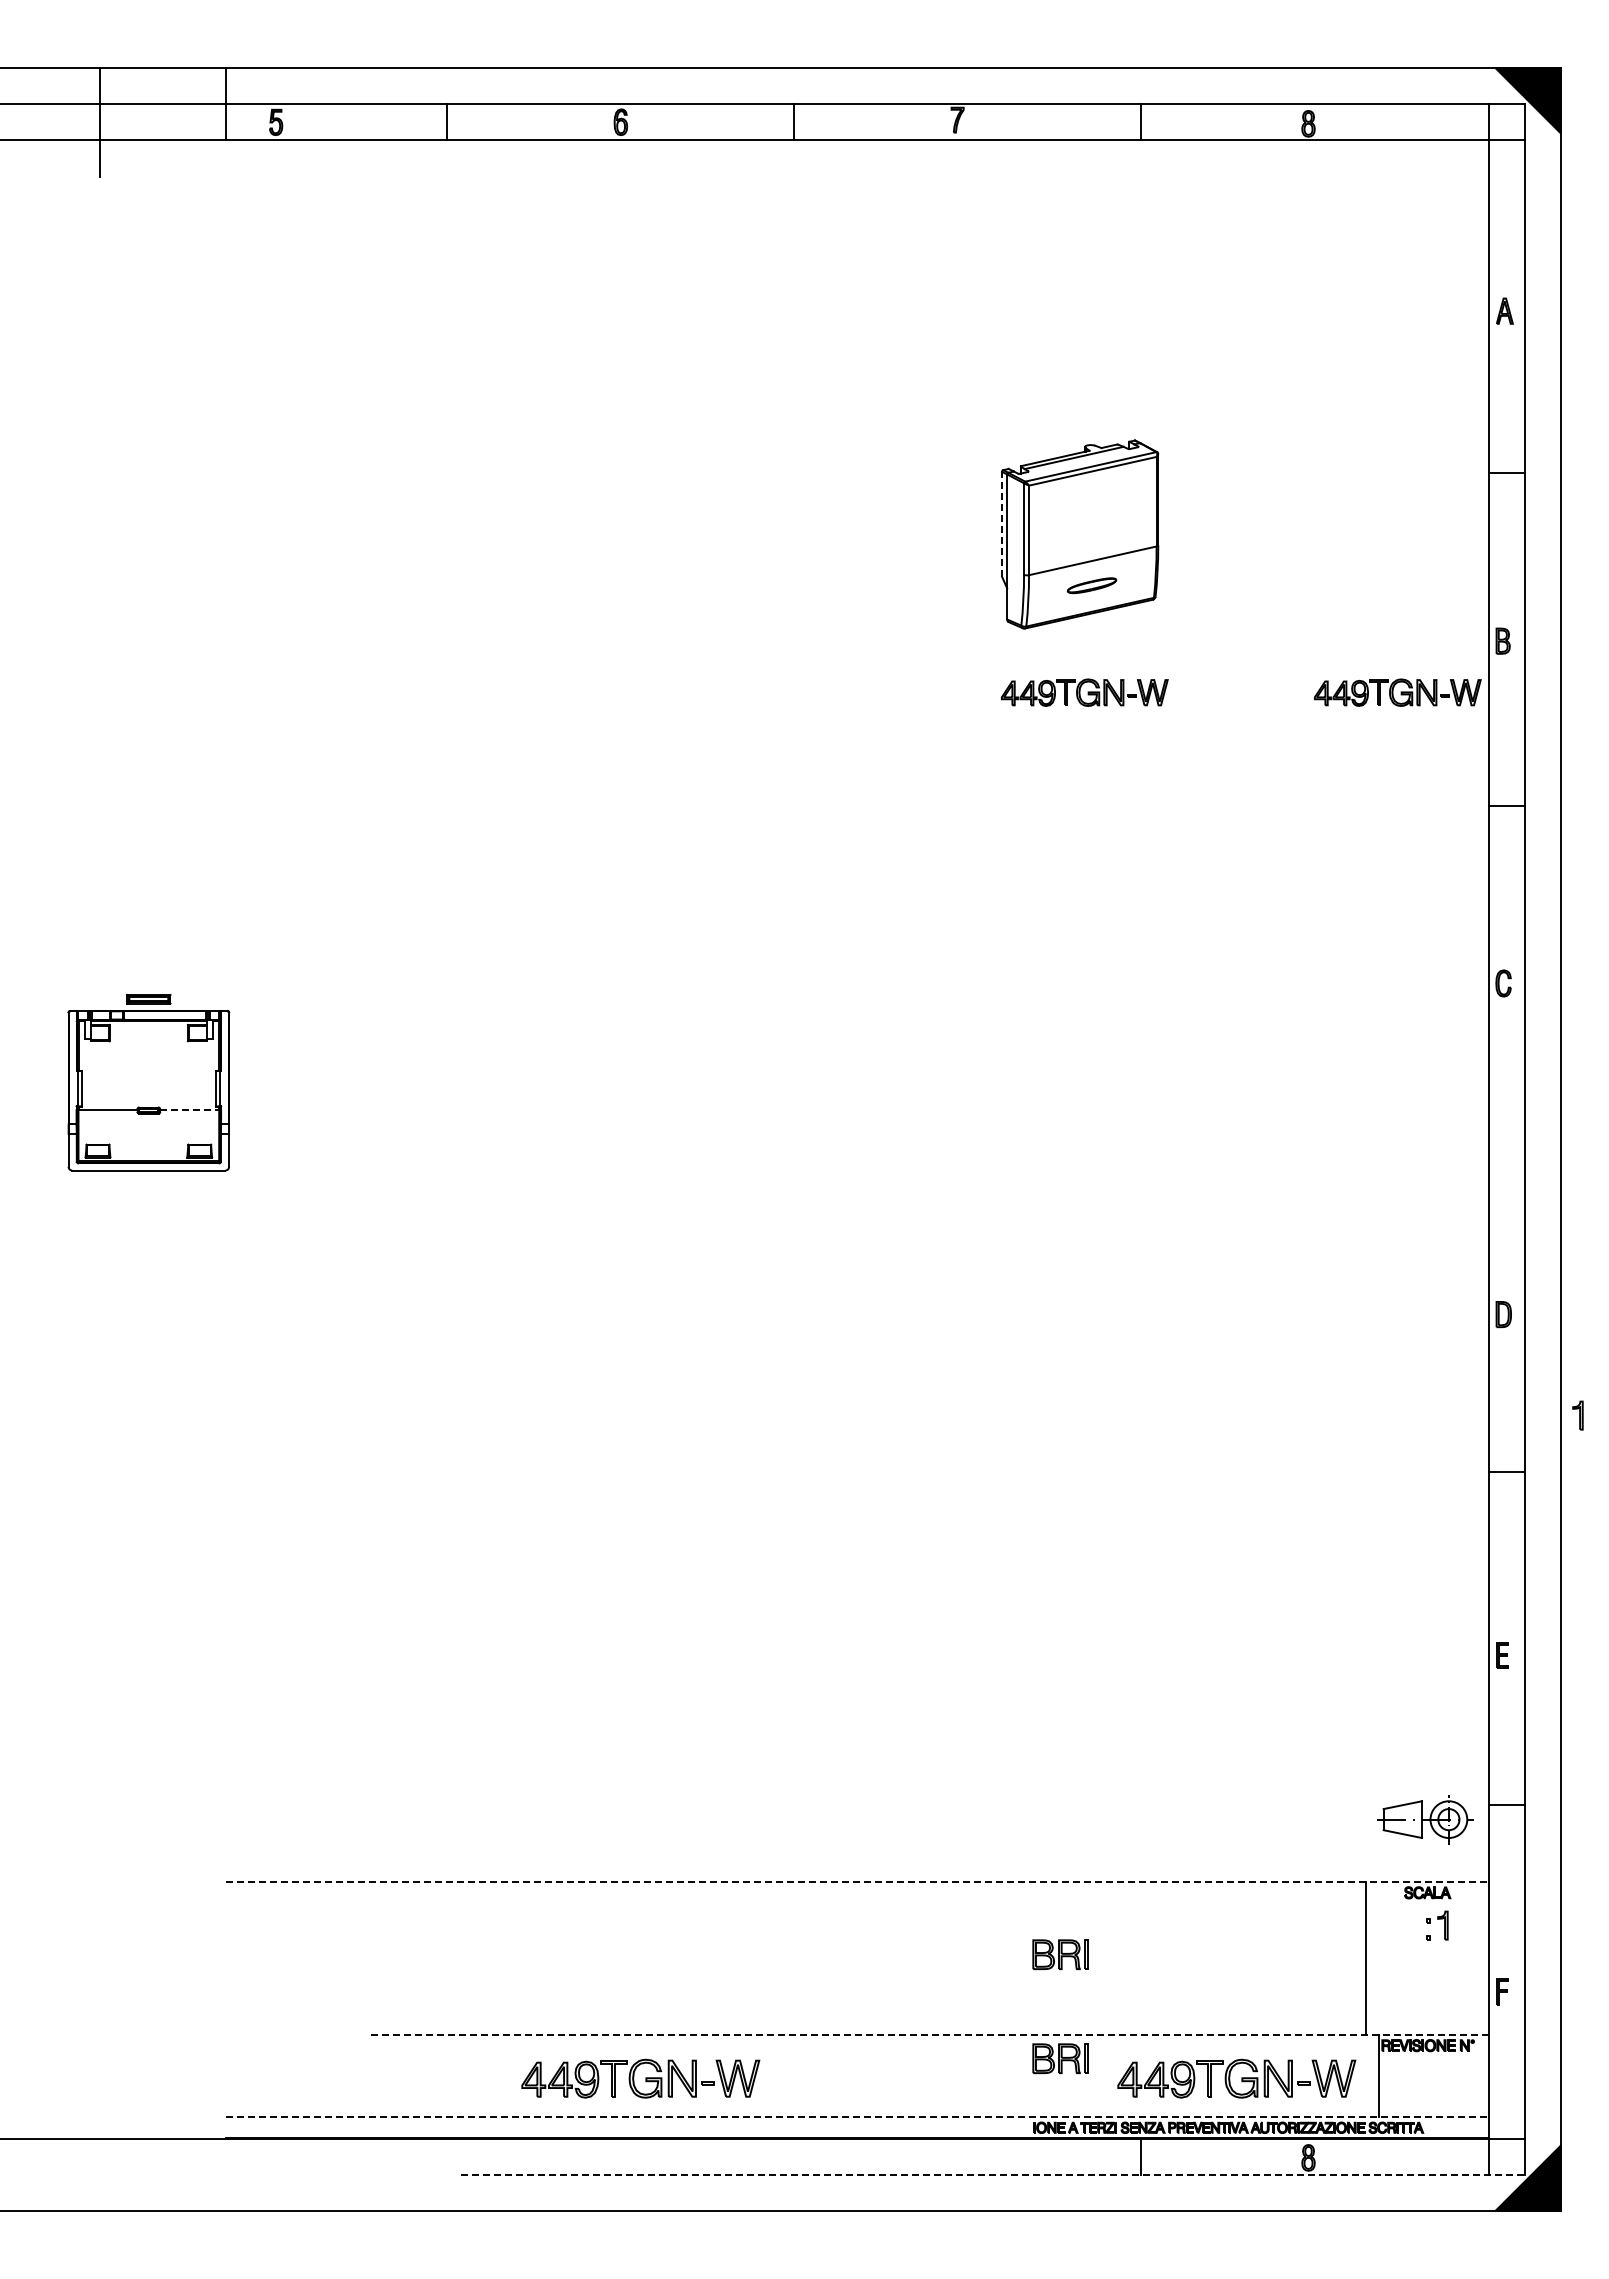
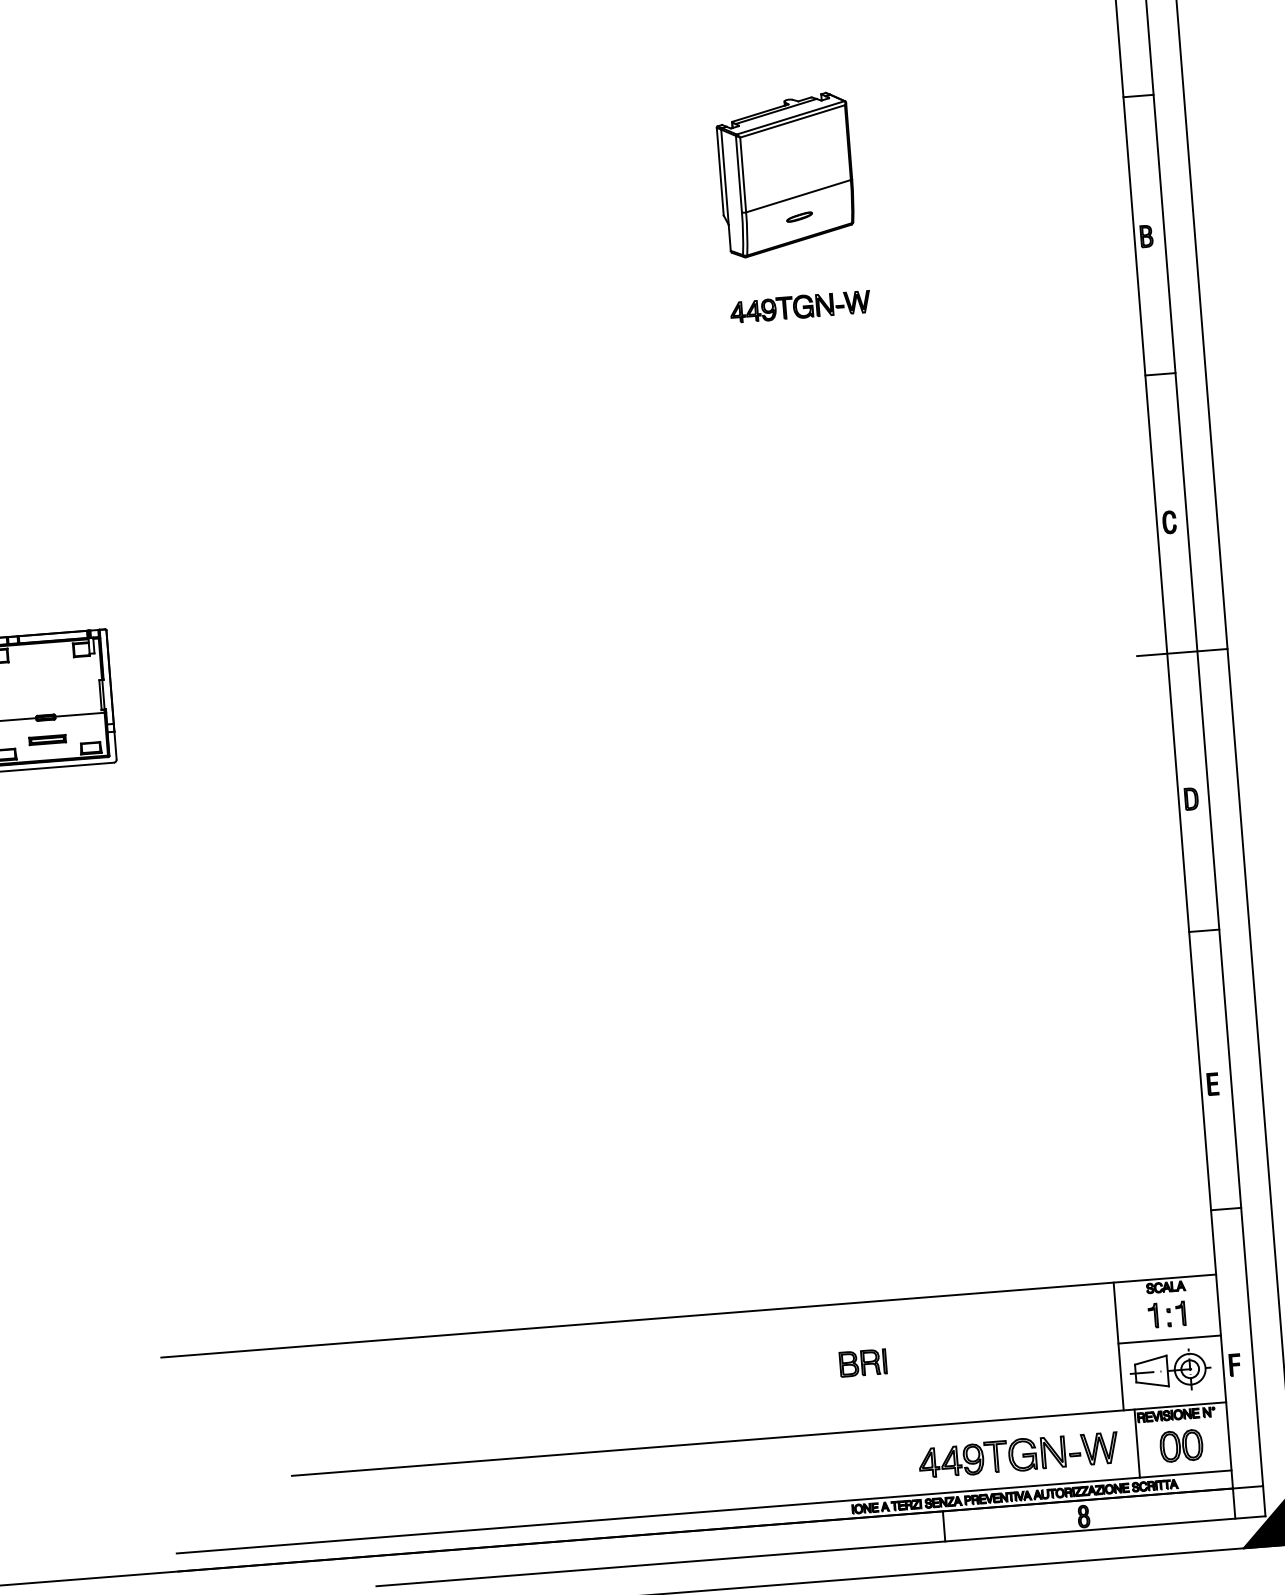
line: (1002, 523) -> (720, 170), dashed -> solid
part: (1092, 585) -> (799, 216), size x0.62
part: (1397, 692) -> (1061, 286), removed
part: (148, 998) -> (47, 739), moved
line: (189, 1110) -> (79, 714), dashed -> solid
line: (1506, 1139) -> (1182, 652), added
part: (1577, 1415) -> (1152, 1315), moved
part: (1425, 1819) -> (1170, 1370), moved
line: (857, 1882) -> (688, 1316), dashed -> solid
line: (1426, 1955) -> (1169, 1339), added
line: (930, 2035) -> (759, 1439), dashed -> solid
part: (1060, 2058) -> (869, 1449), removed
part: (640, 2078) -> (520, 1494), removed
part: (1431, 2082) -> (1181, 1445), added
line: (857, 2116) -> (704, 1511), dashed -> solid
line: (992, 2174) -> (820, 1551), dashed -> solid

